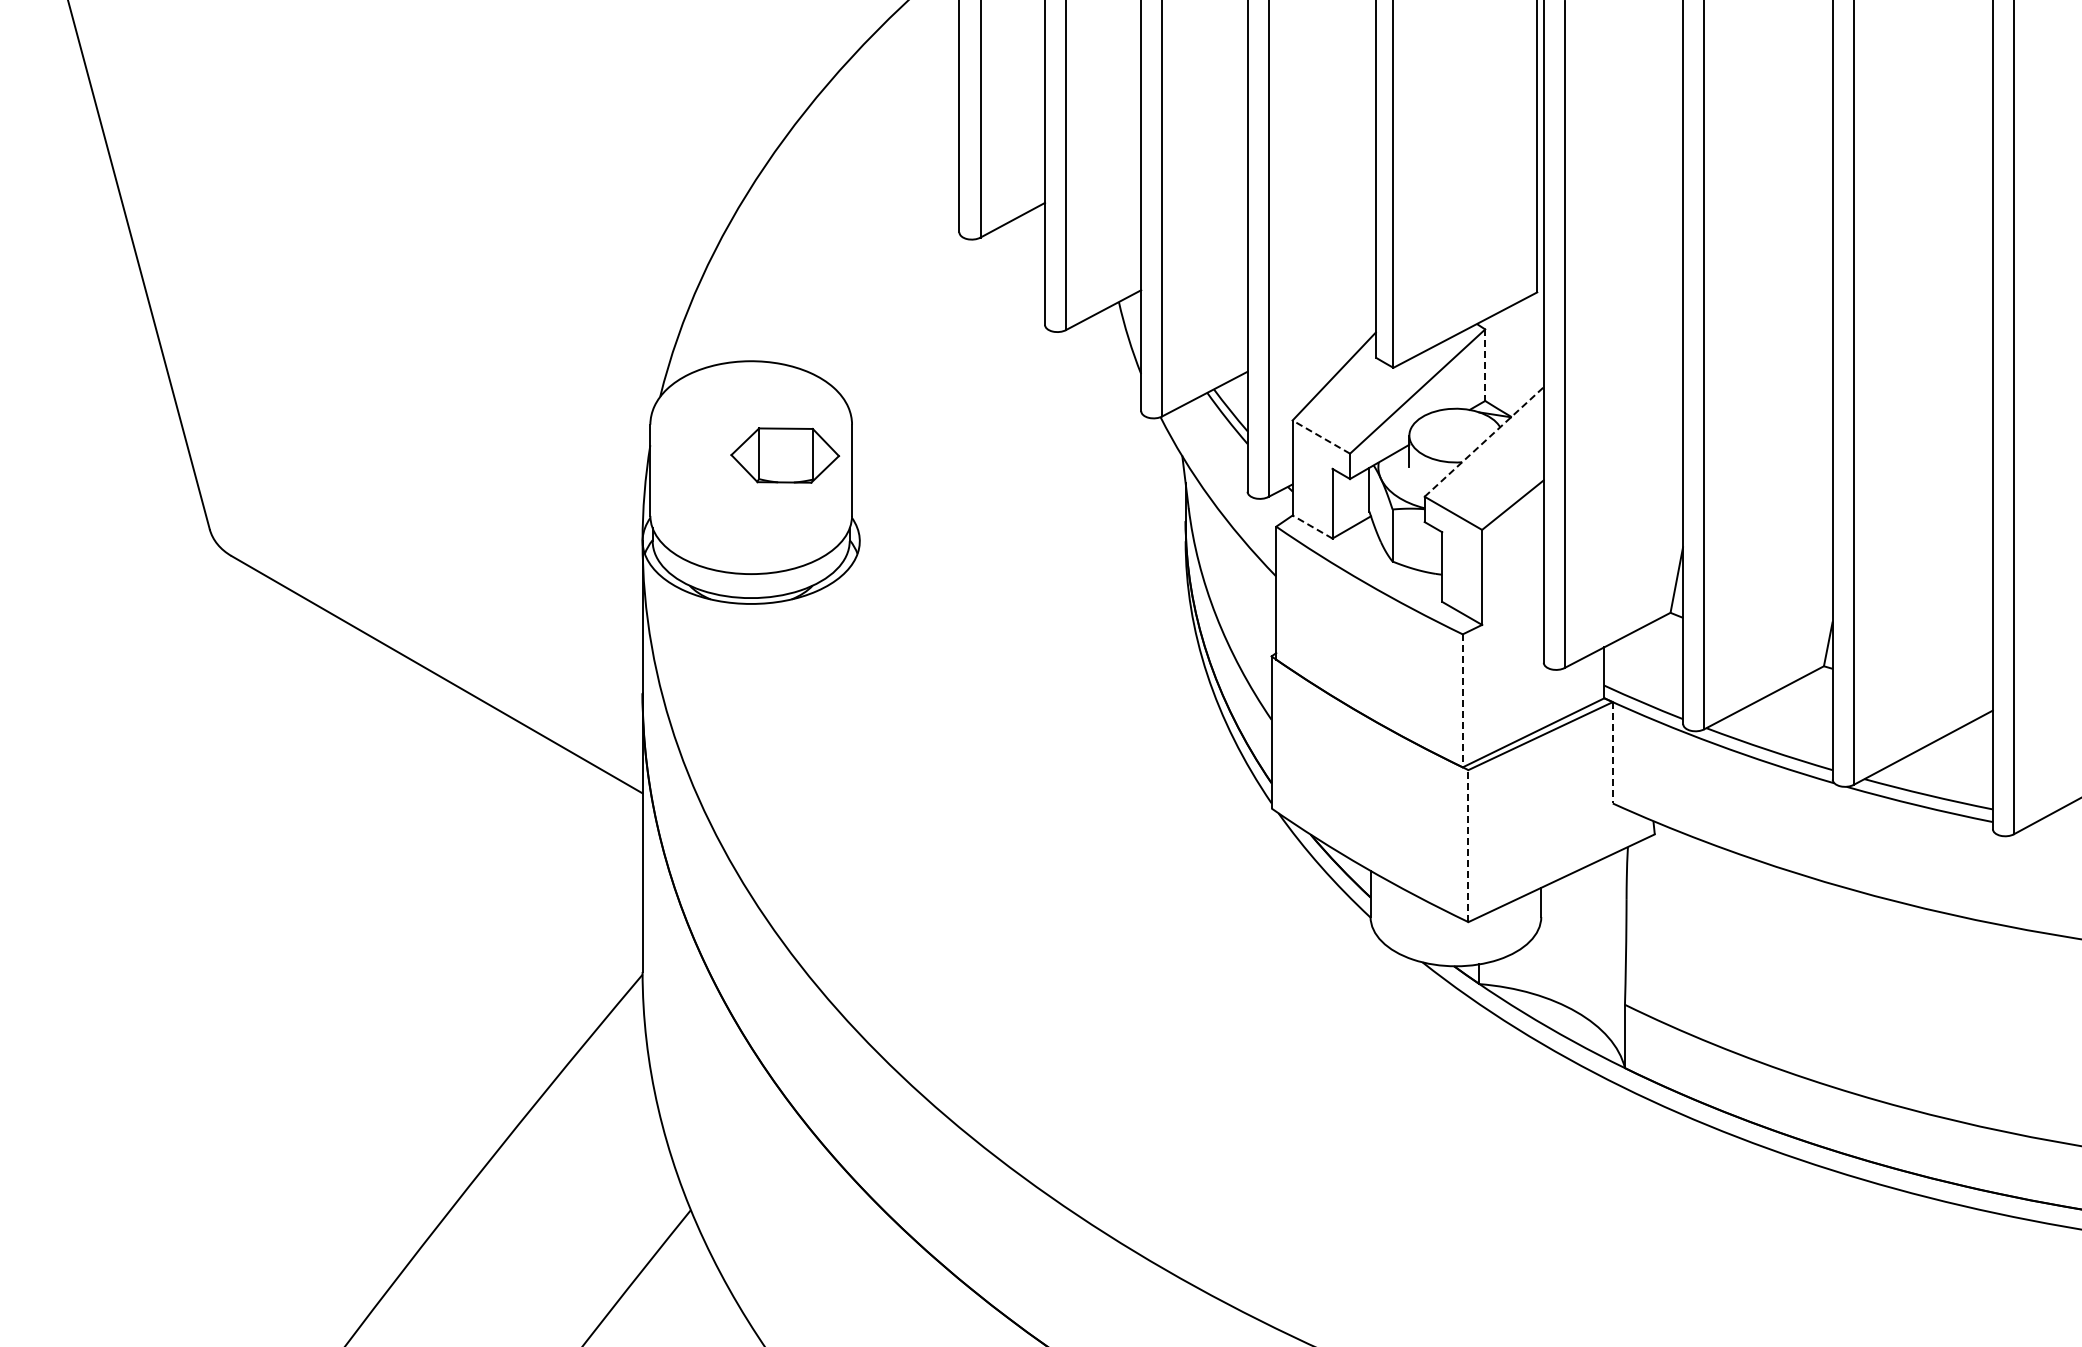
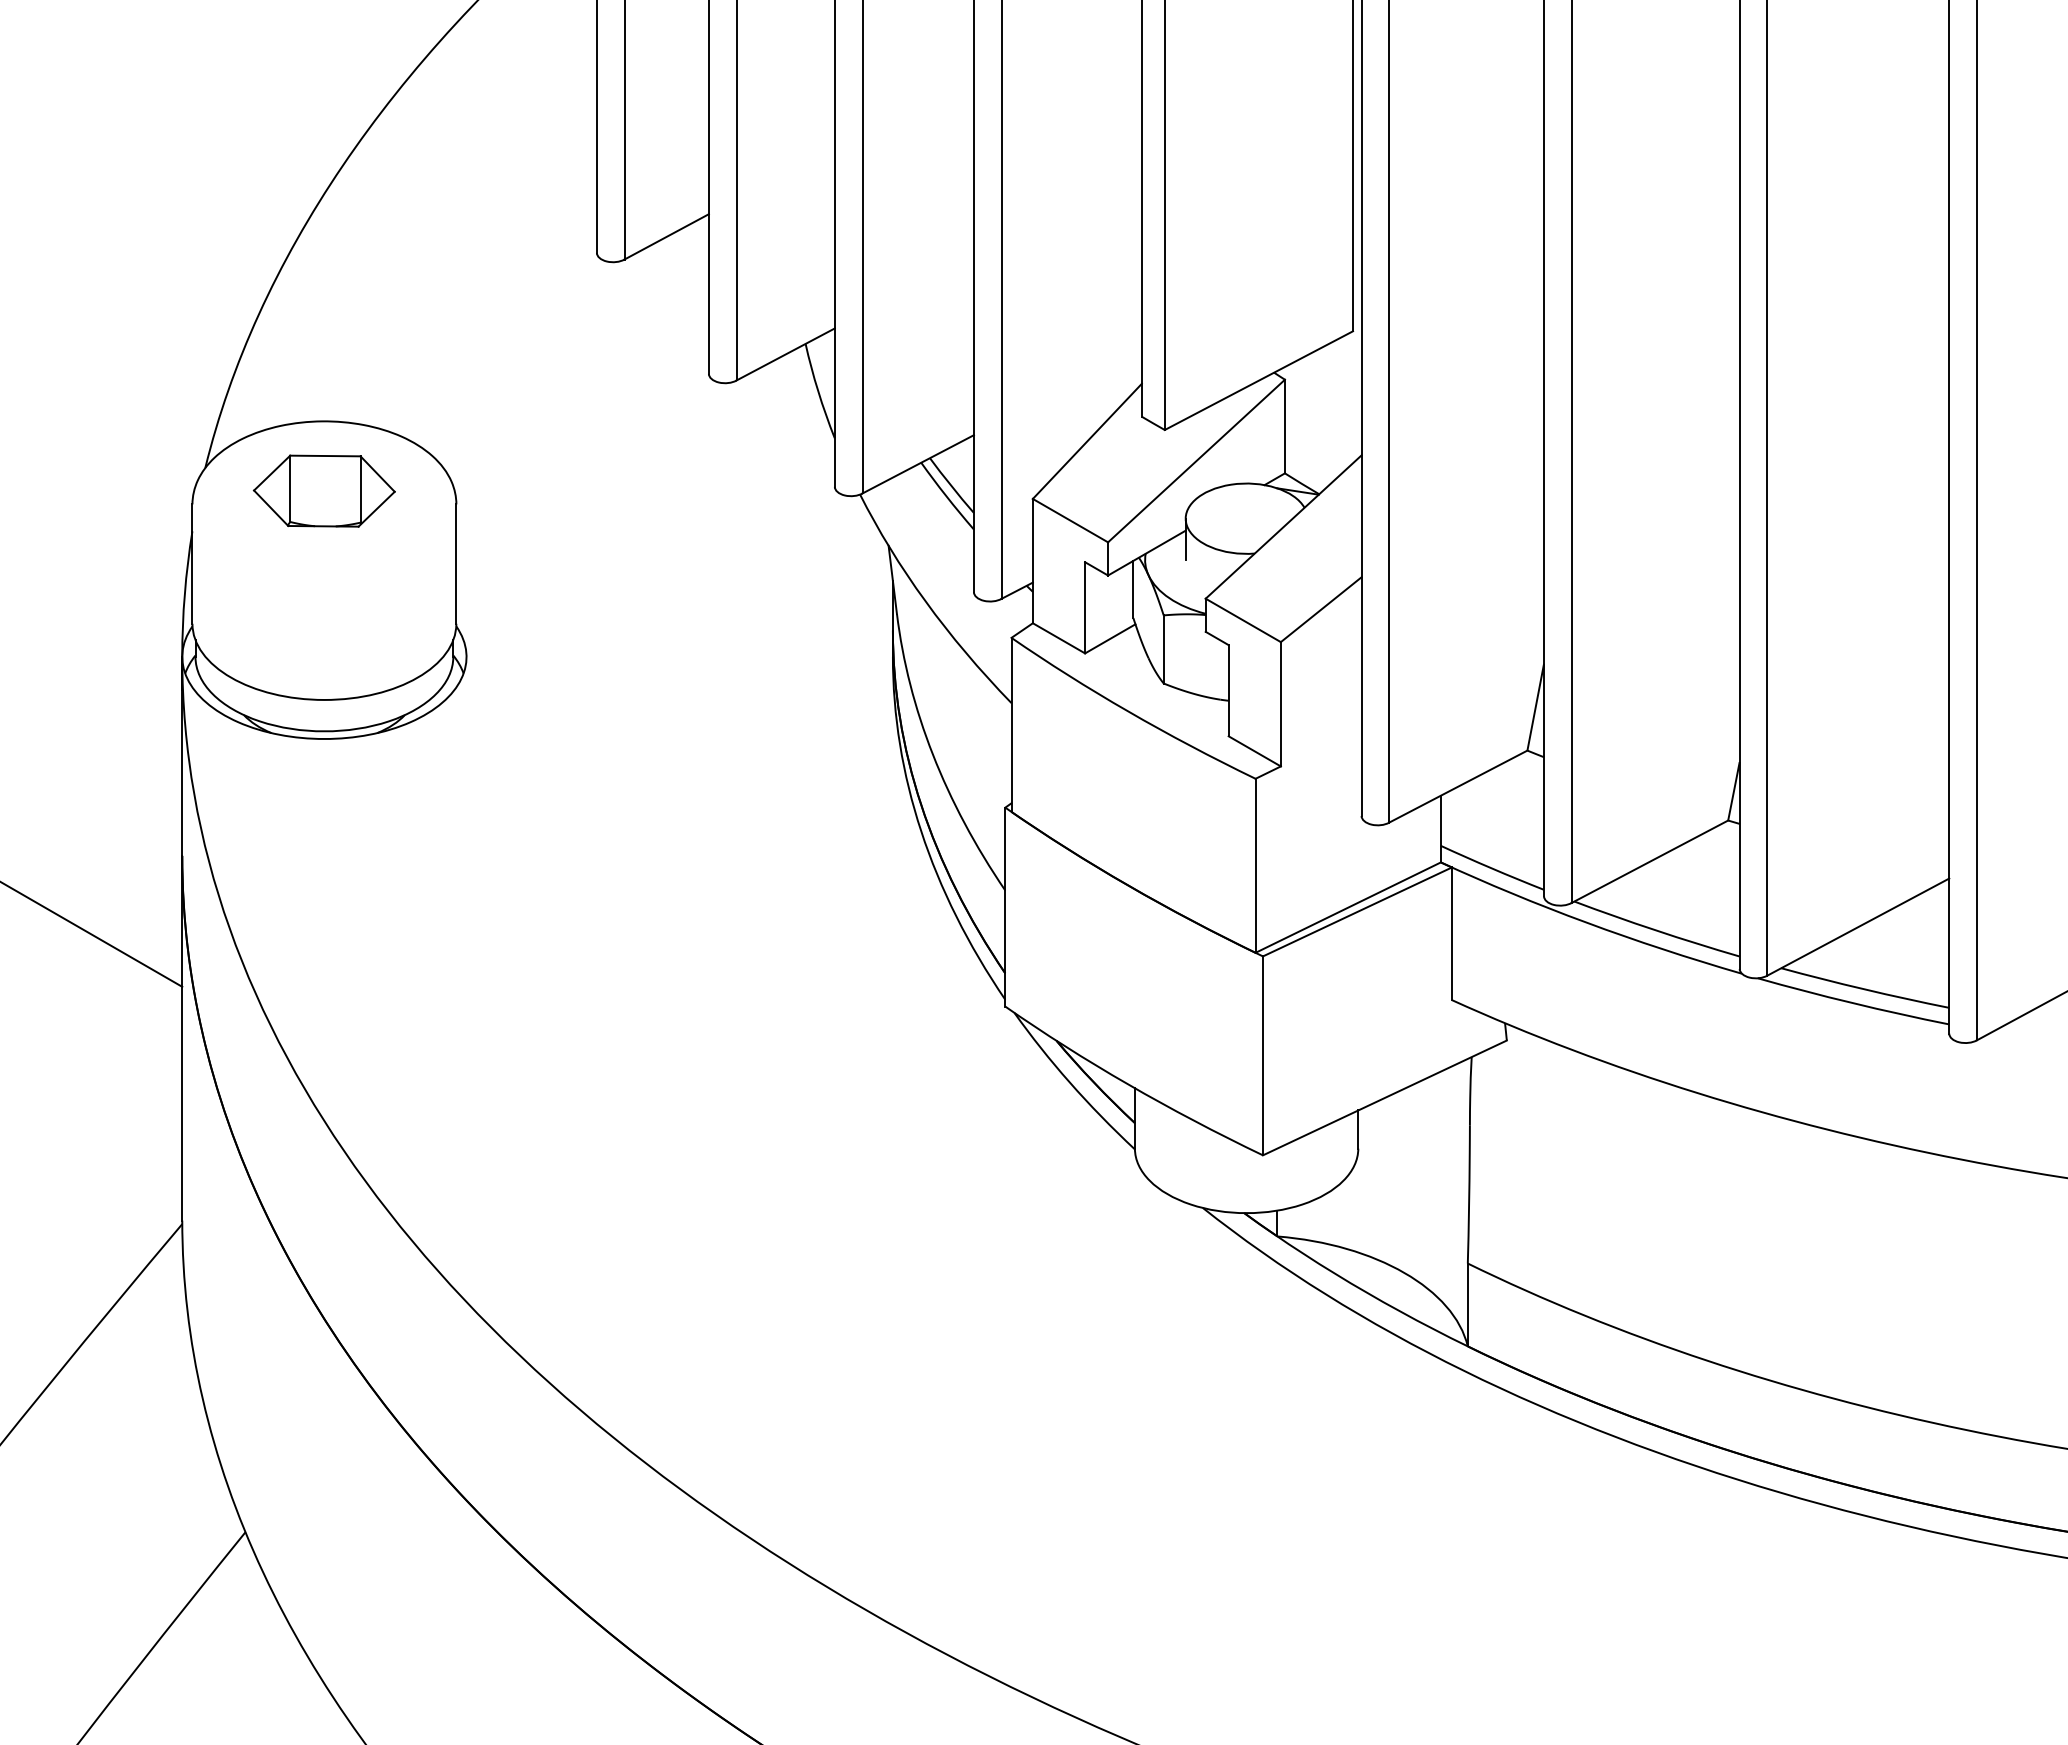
line: (1485, 365) -> (1285, 426), dashed -> solid
line: (1320, 436) -> (1069, 519), dashed -> solid
line: (1484, 442) -> (1283, 527), dashed -> solid
part: (785, 455) -> (324, 491), moved
line: (1312, 526) -> (1058, 637), dashed -> solid
line: (1462, 700) -> (1255, 865), dashed -> solid
line: (1612, 752) -> (1451, 933), dashed -> solid
line: (1468, 845) -> (1263, 1055), dashed -> solid

